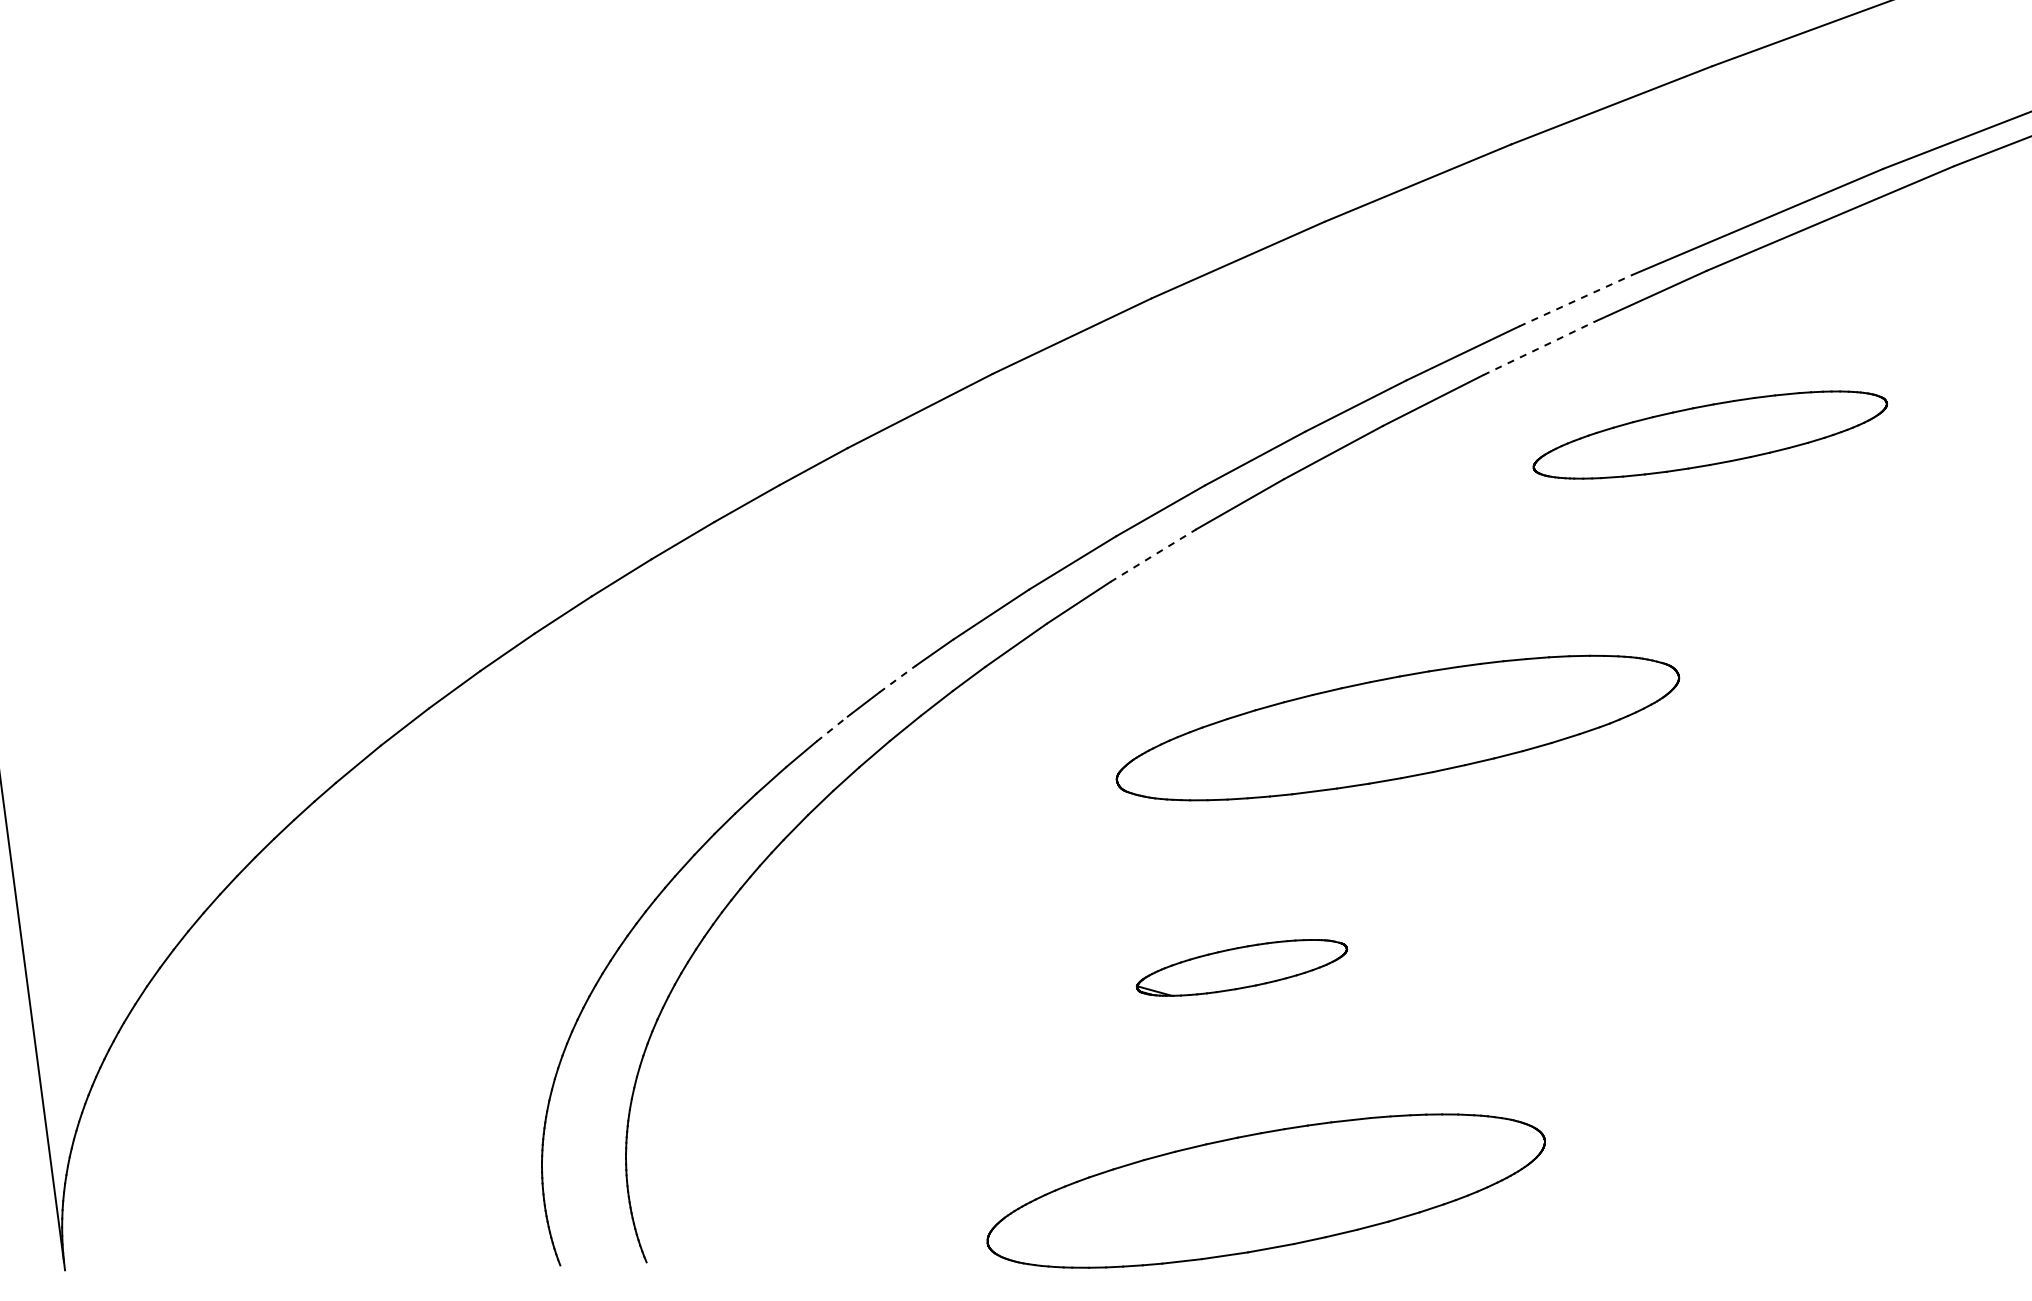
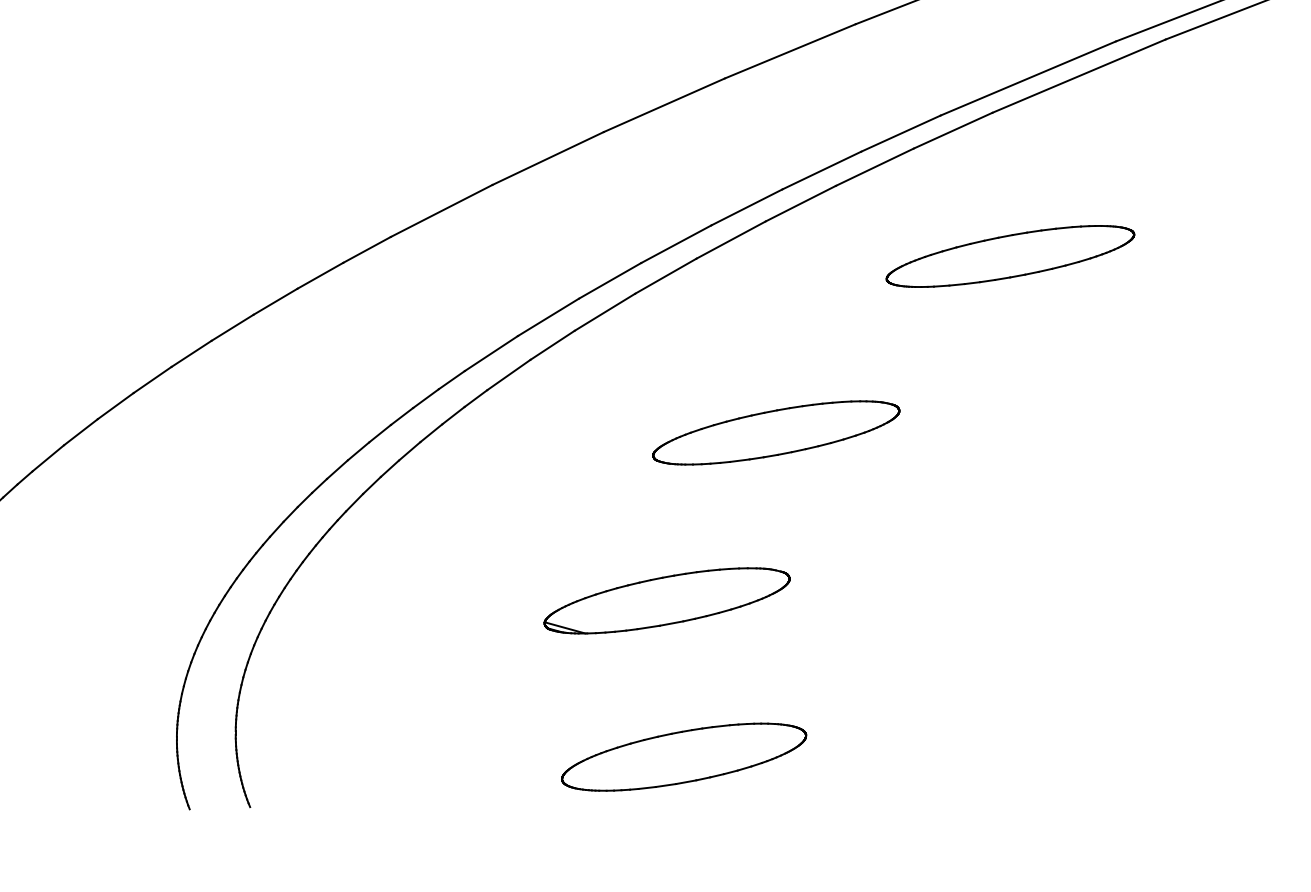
line: (1576, 300) -> (901, 133), dashed -> solid
line: (1538, 348) -> (874, 167), dashed -> solid
part: (1709, 434) -> (1009, 256), moved
line: (1153, 555) -> (605, 312), dashed -> solid
line: (897, 679) -> (425, 398), dashed -> solid
part: (1397, 727) -> (775, 432), size x0.62
line: (832, 729) -> (380, 433), dashed -> solid
part: (1241, 967) -> (666, 600), size x1.67
part: (1266, 1190) -> (684, 756), size x0.62

